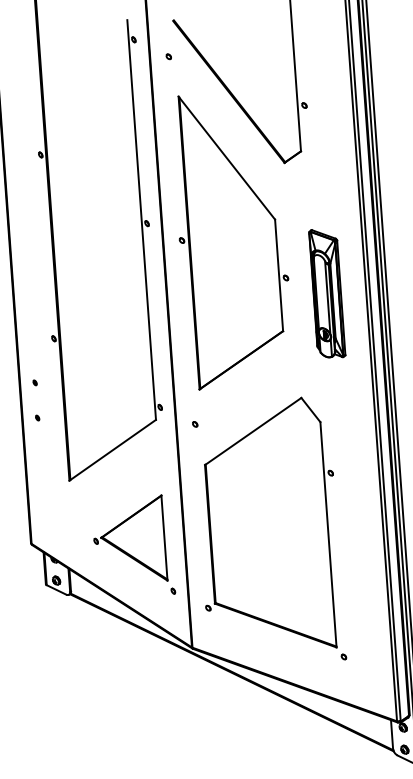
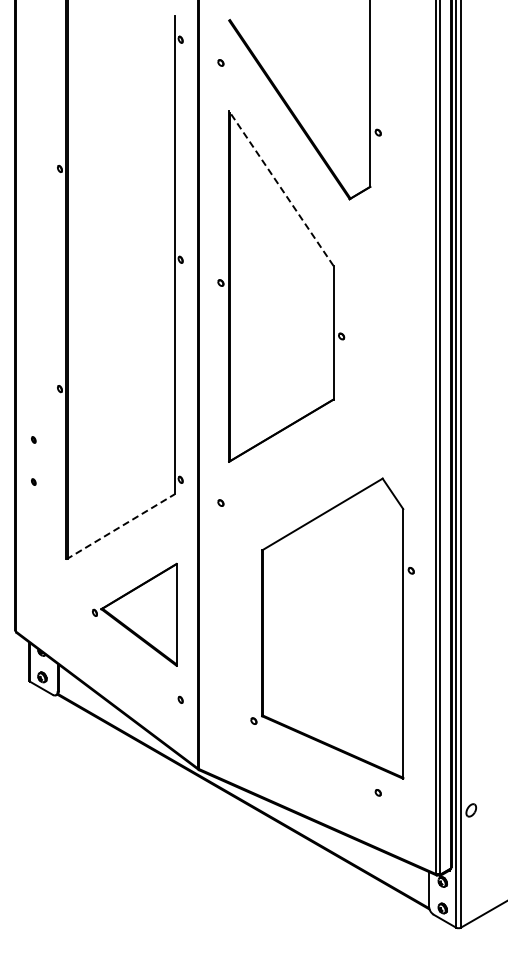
line: (226, 158) -> (281, 188), solid -> dashed
part: (327, 293) -> (389, 358), removed
line: (112, 449) -> (120, 526), solid -> dashed
part: (268, 526) -> (332, 628), moved
part: (129, 540) -> (134, 614), moved

